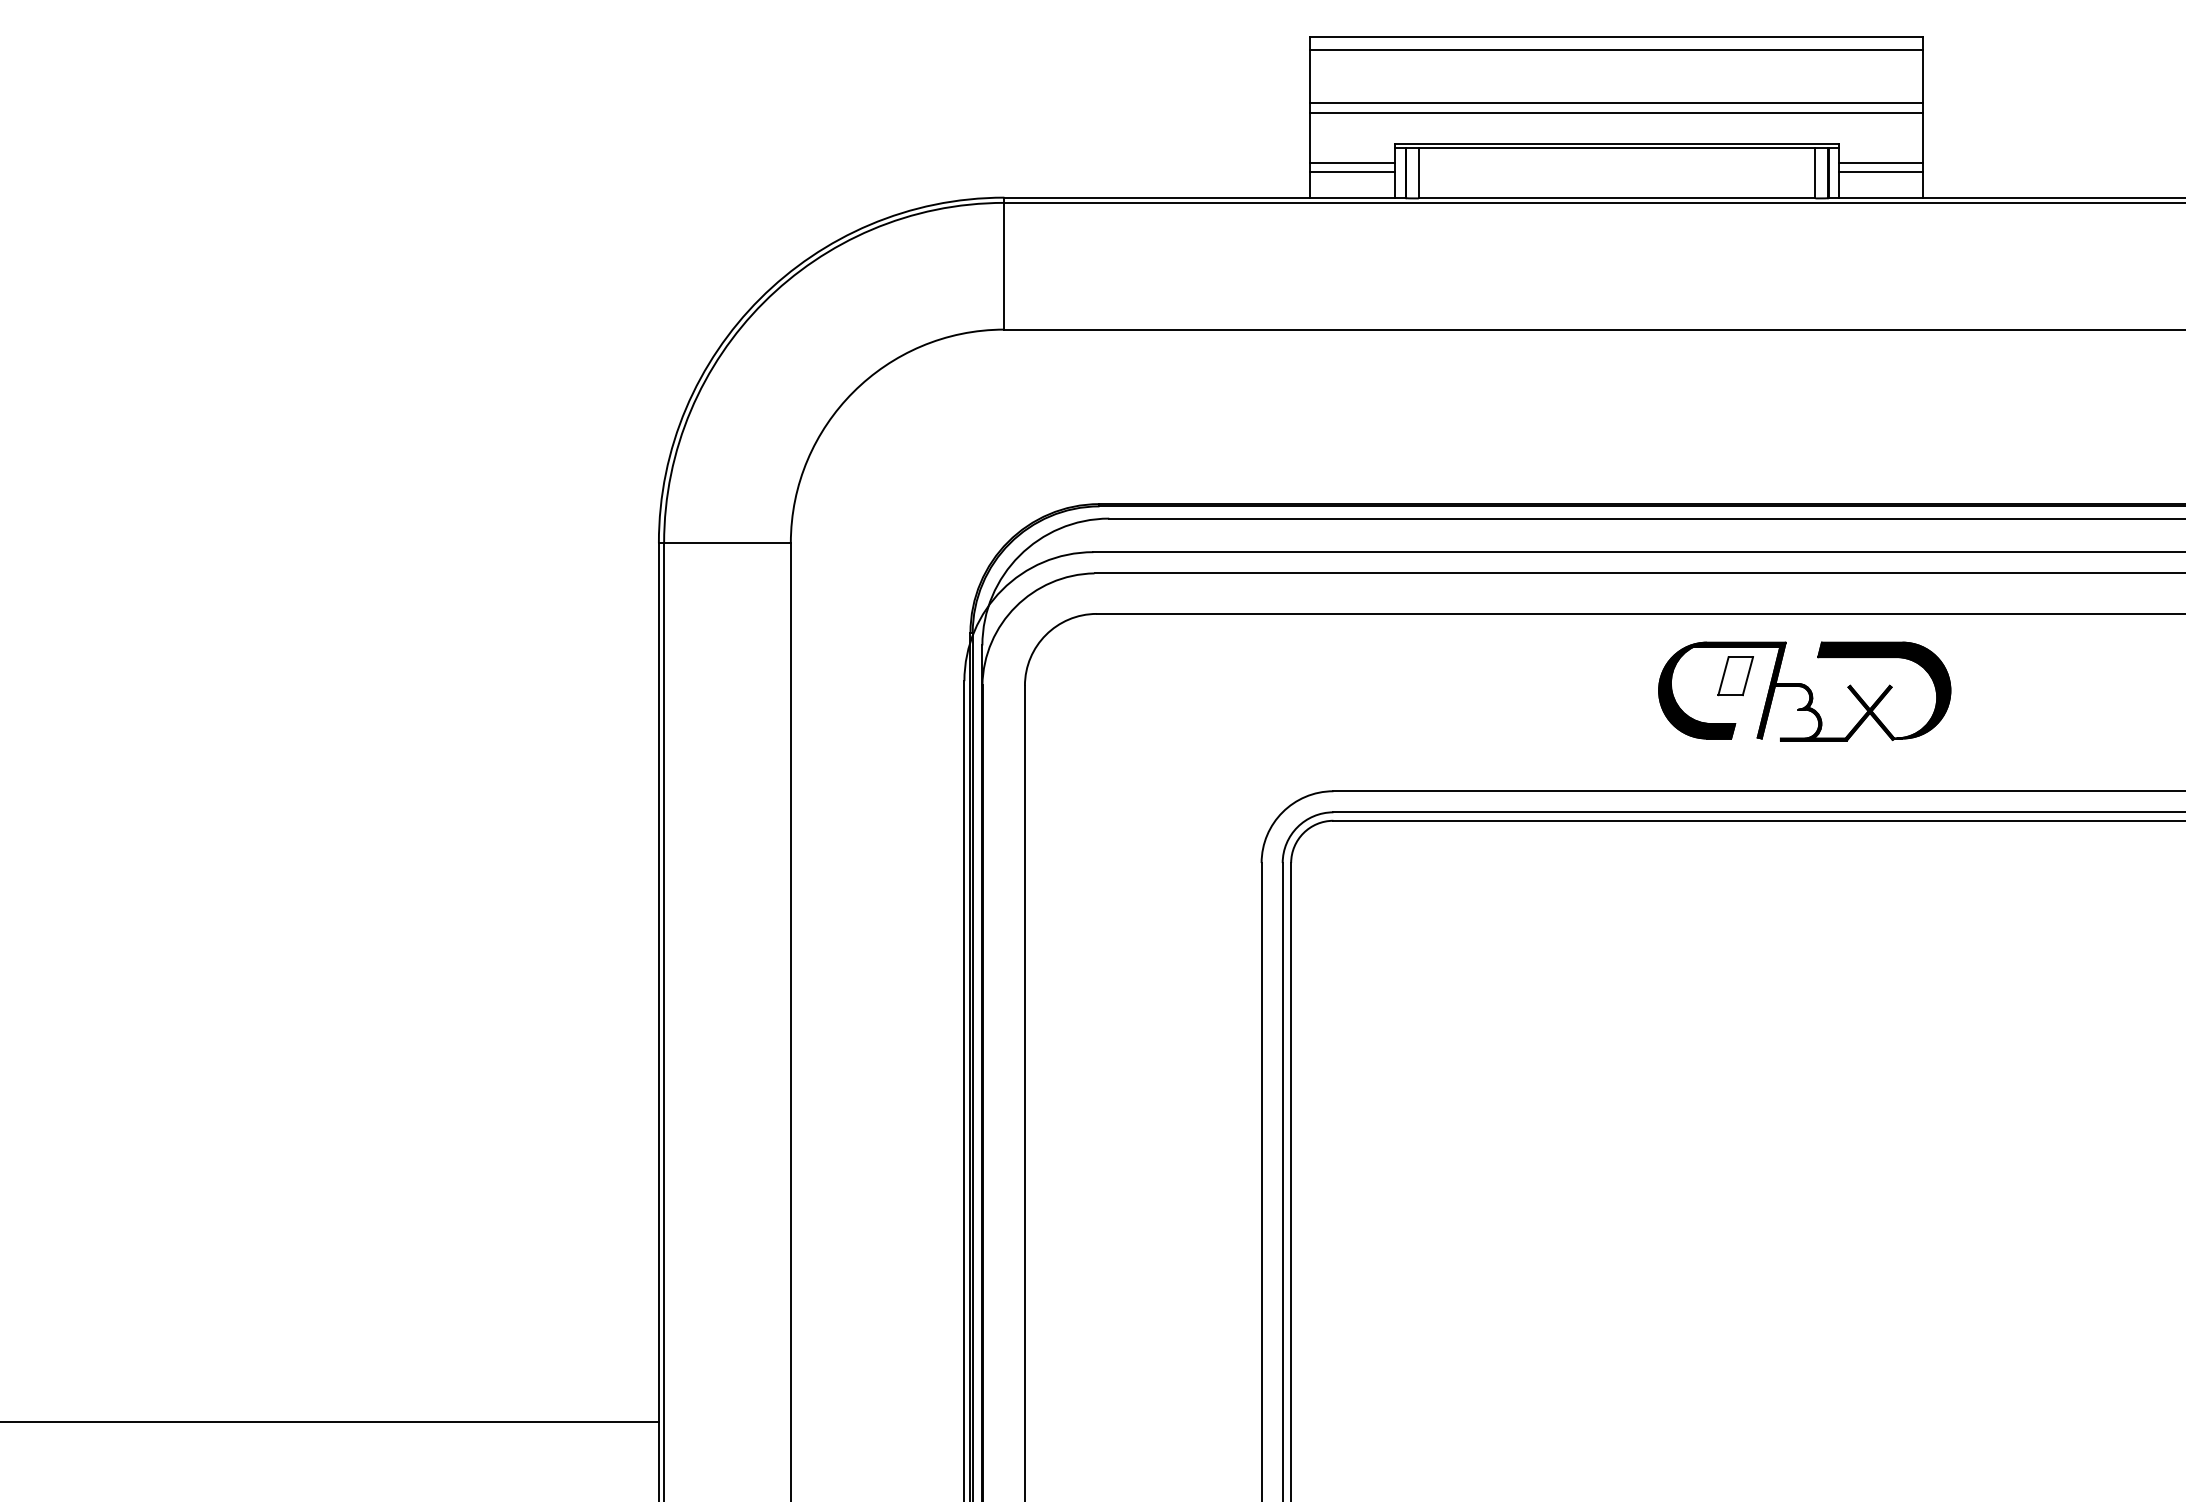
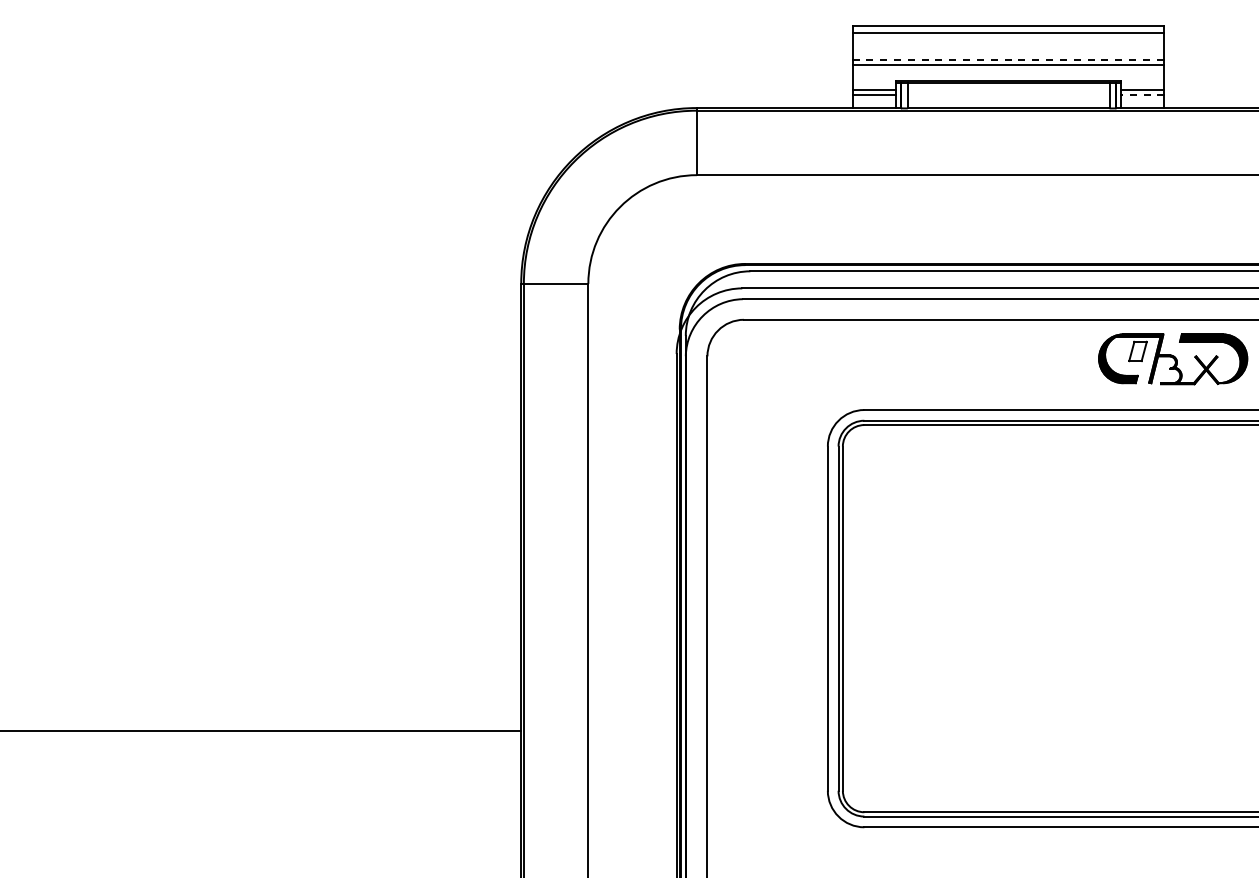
line: (1616, 102) -> (1008, 59), solid -> dashed
line: (1880, 172) -> (1142, 95), solid -> dashed
part: (1805, 691) -> (1173, 359), moved

